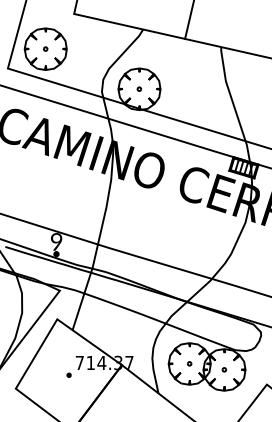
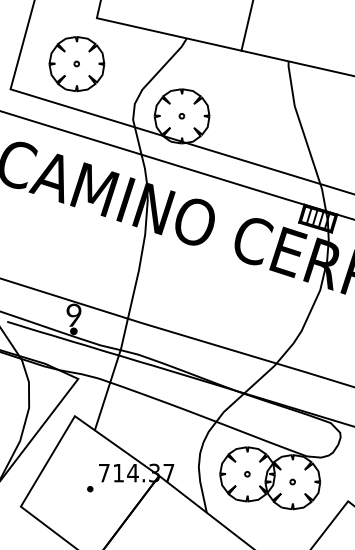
part: (45, 49) -> (76, 64), moved

